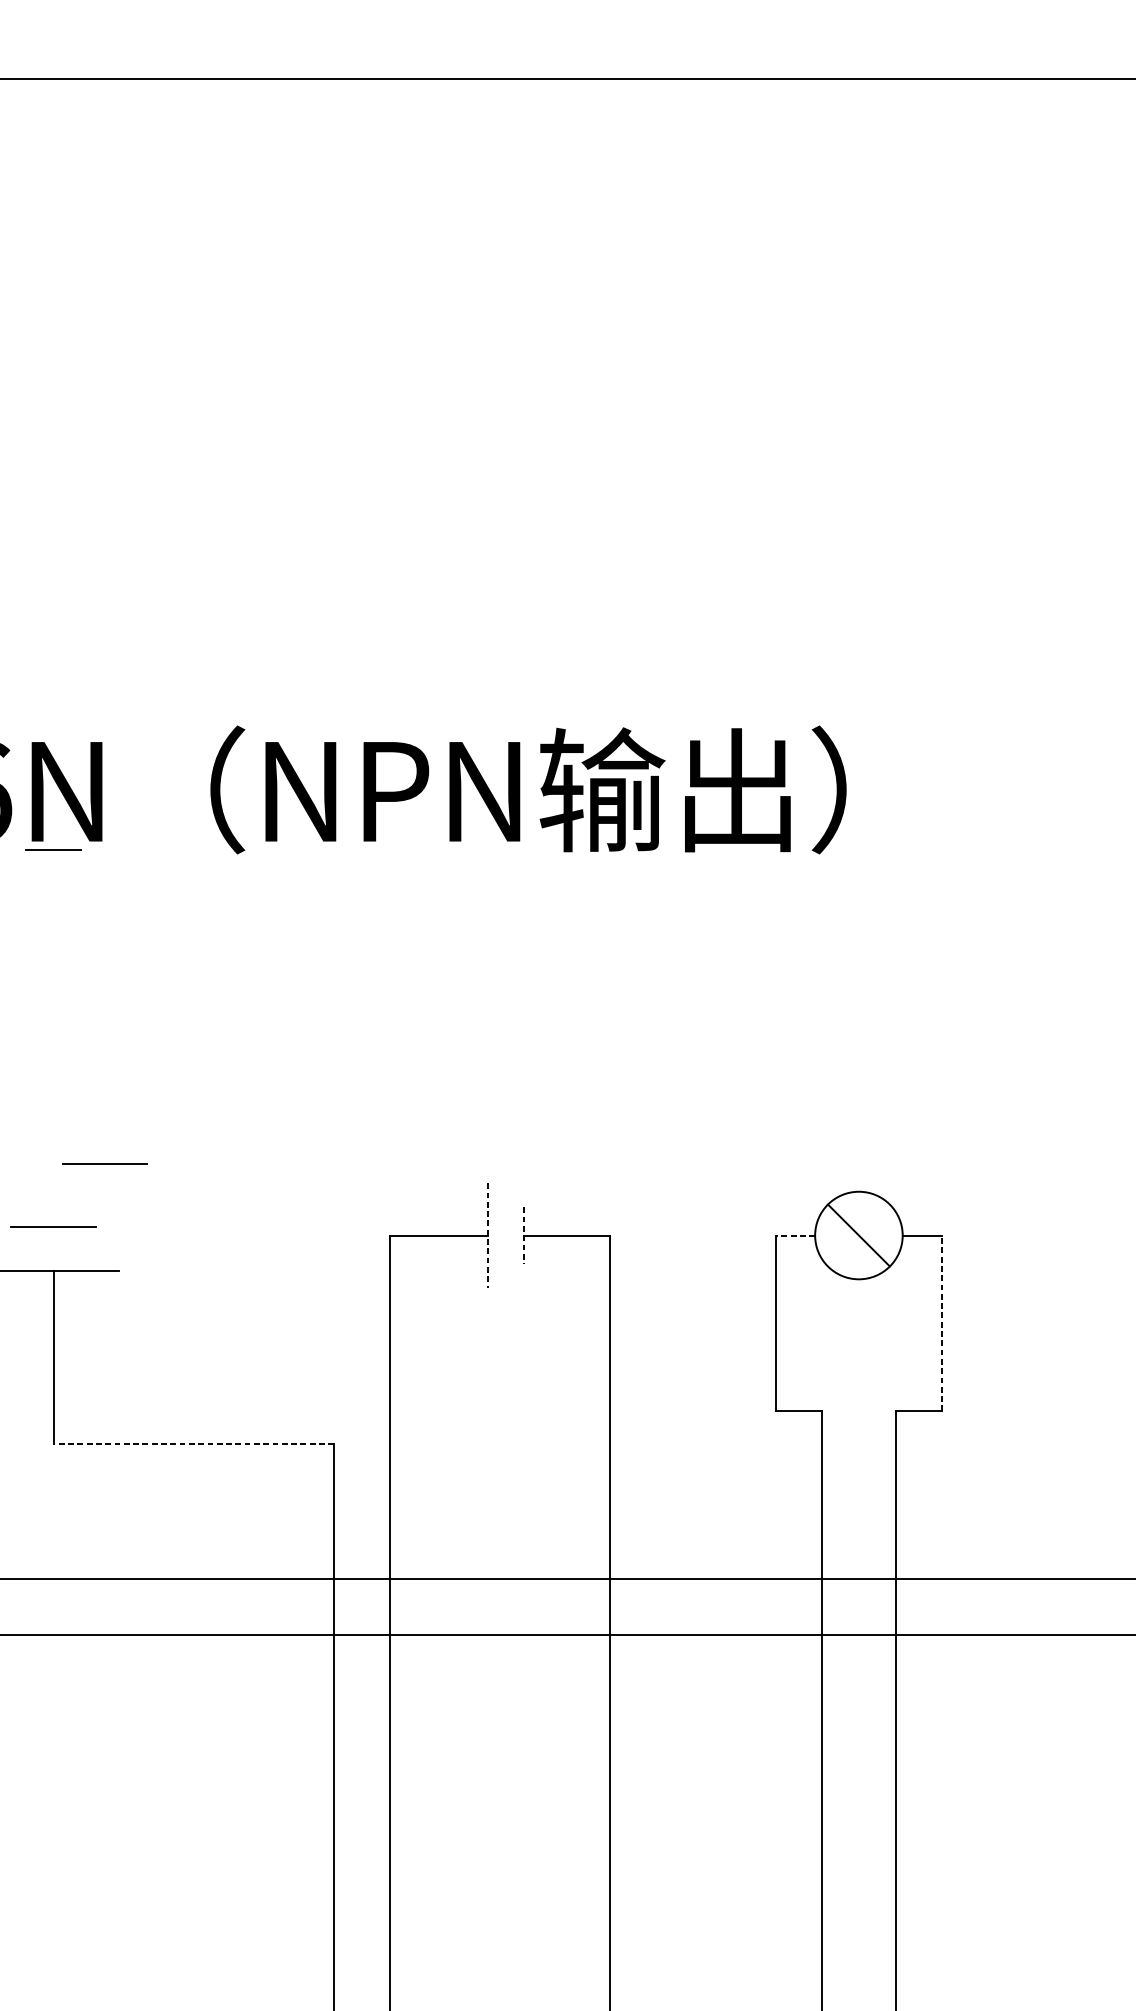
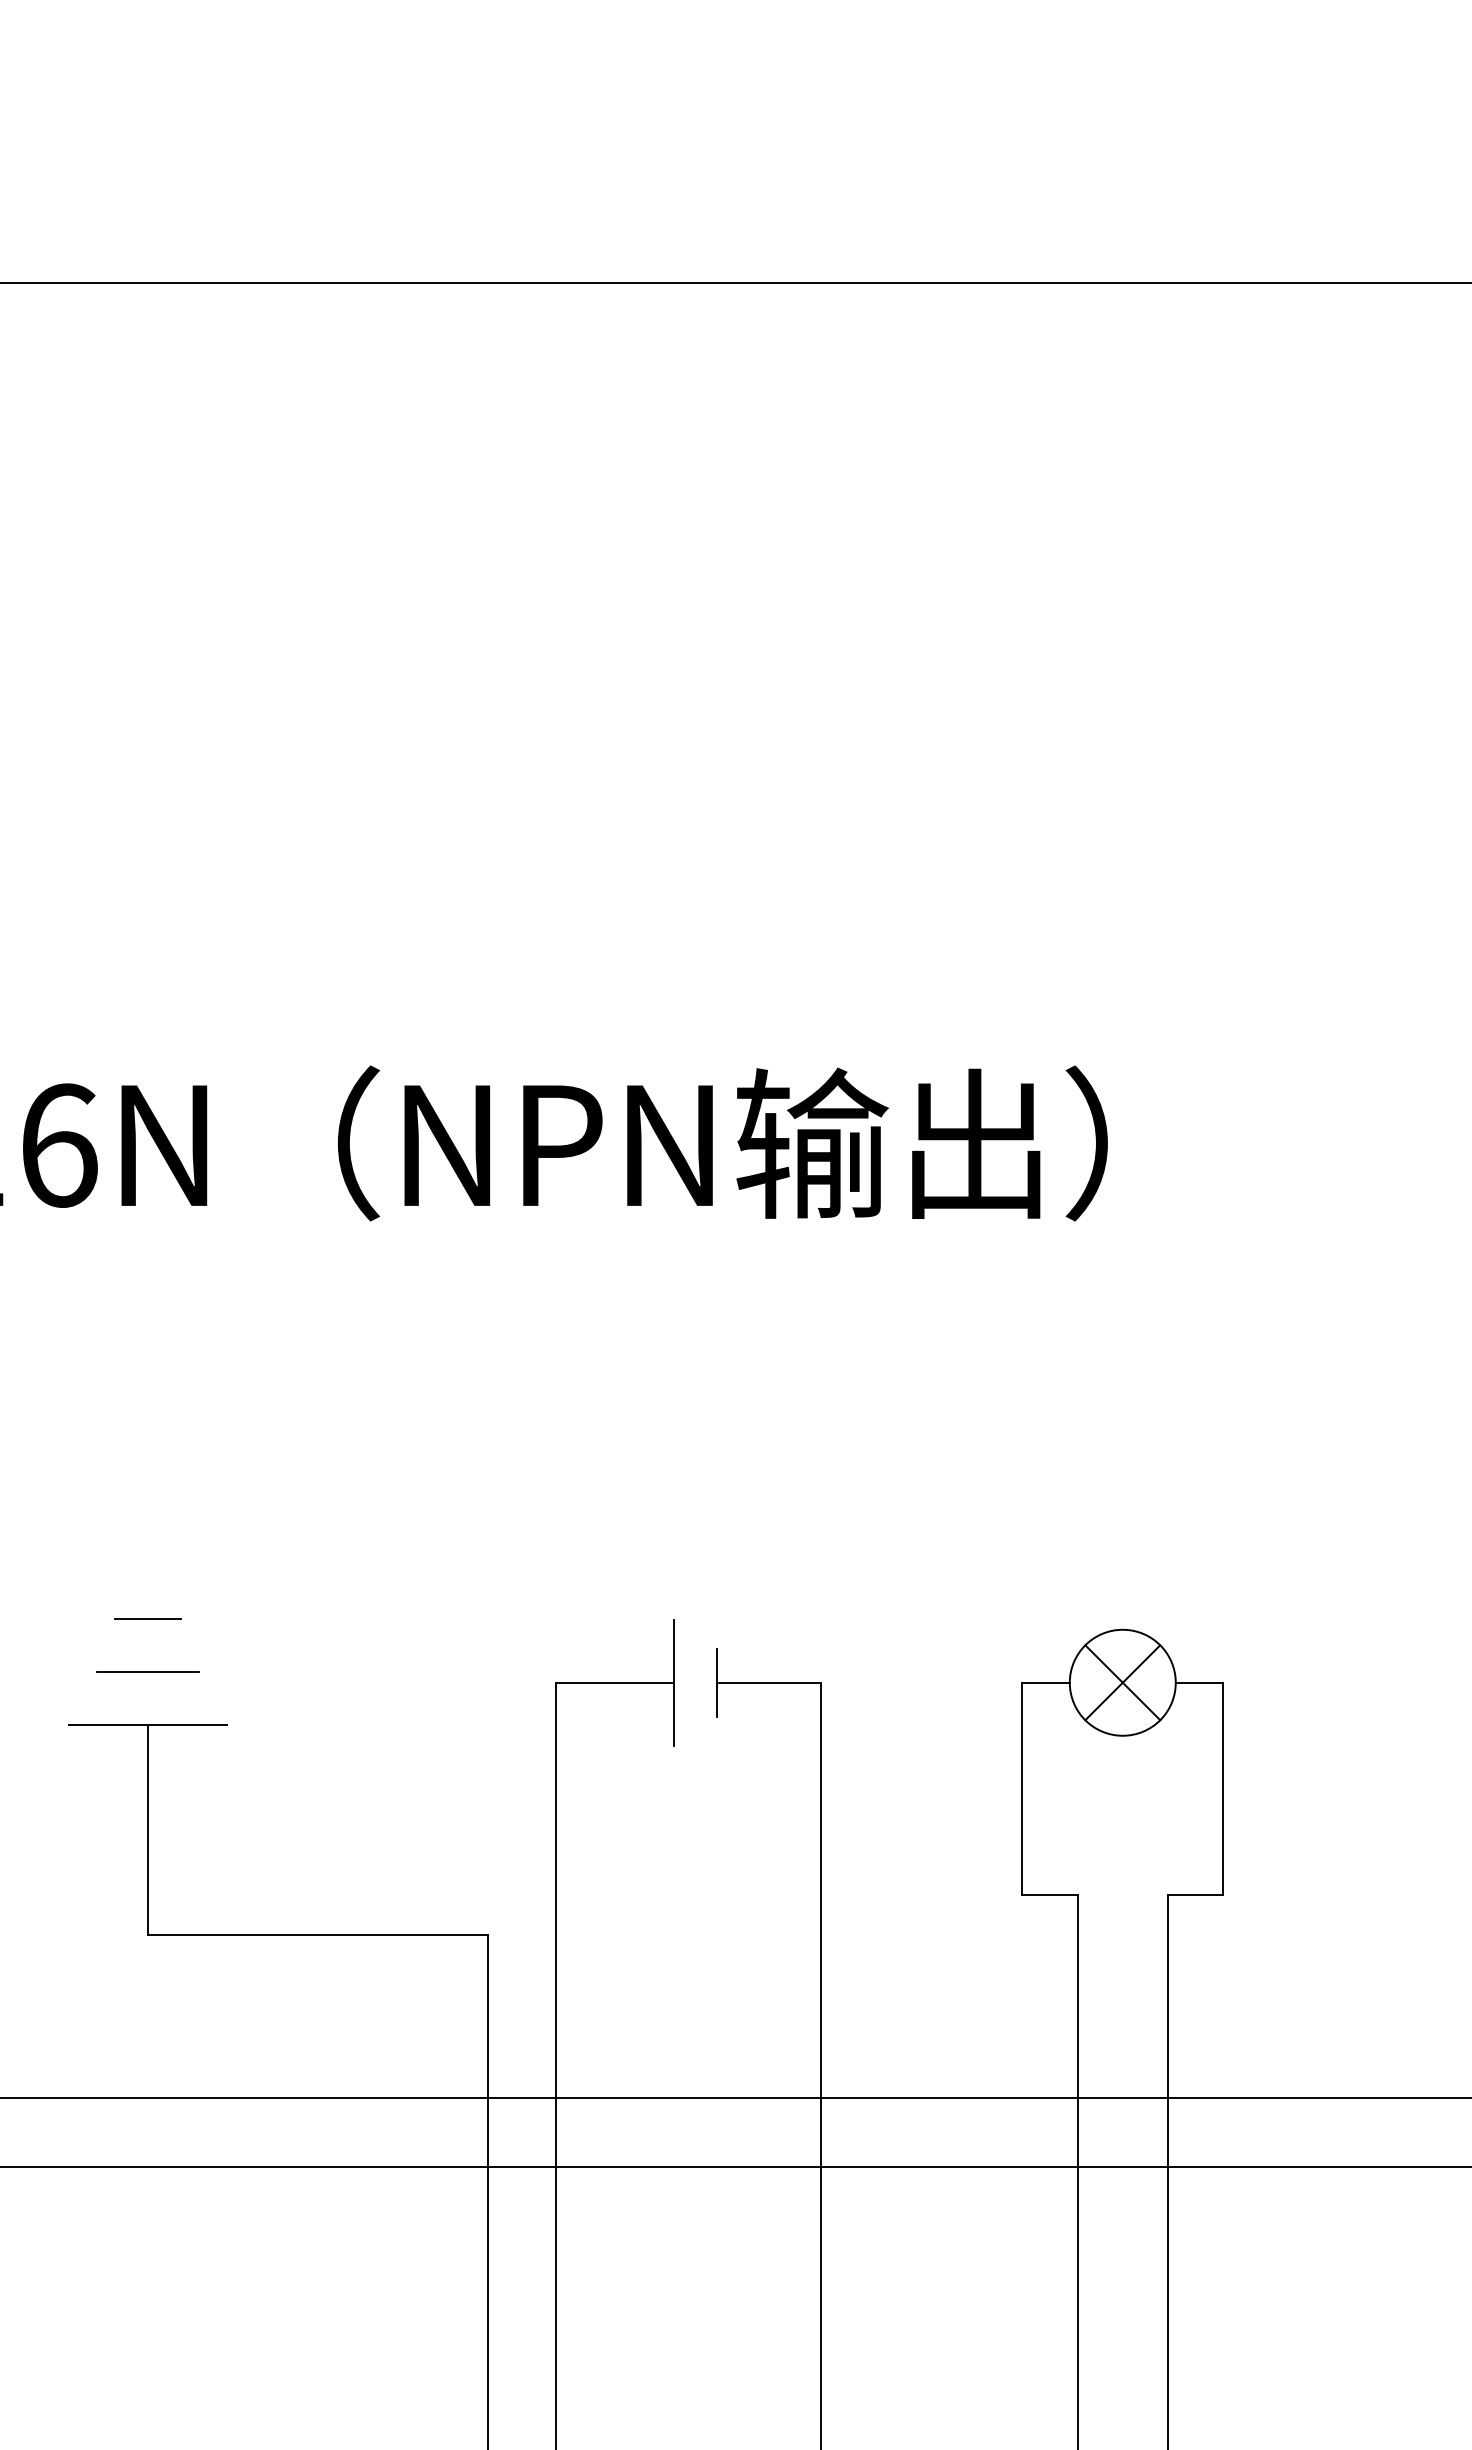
line: (53, 849) -> (147, 1618), moved
line: (104, 1163) -> (209, 1595), removed
line: (795, 1235) -> (1046, 1682), dashed -> solid
line: (858, 1235) -> (1122, 1682), added
line: (487, 1236) -> (673, 1683), dashed -> solid
line: (524, 1236) -> (717, 1683), dashed -> solid
line: (942, 1322) -> (1223, 1788), dashed -> solid
line: (193, 1443) -> (317, 1934), dashed -> solid

